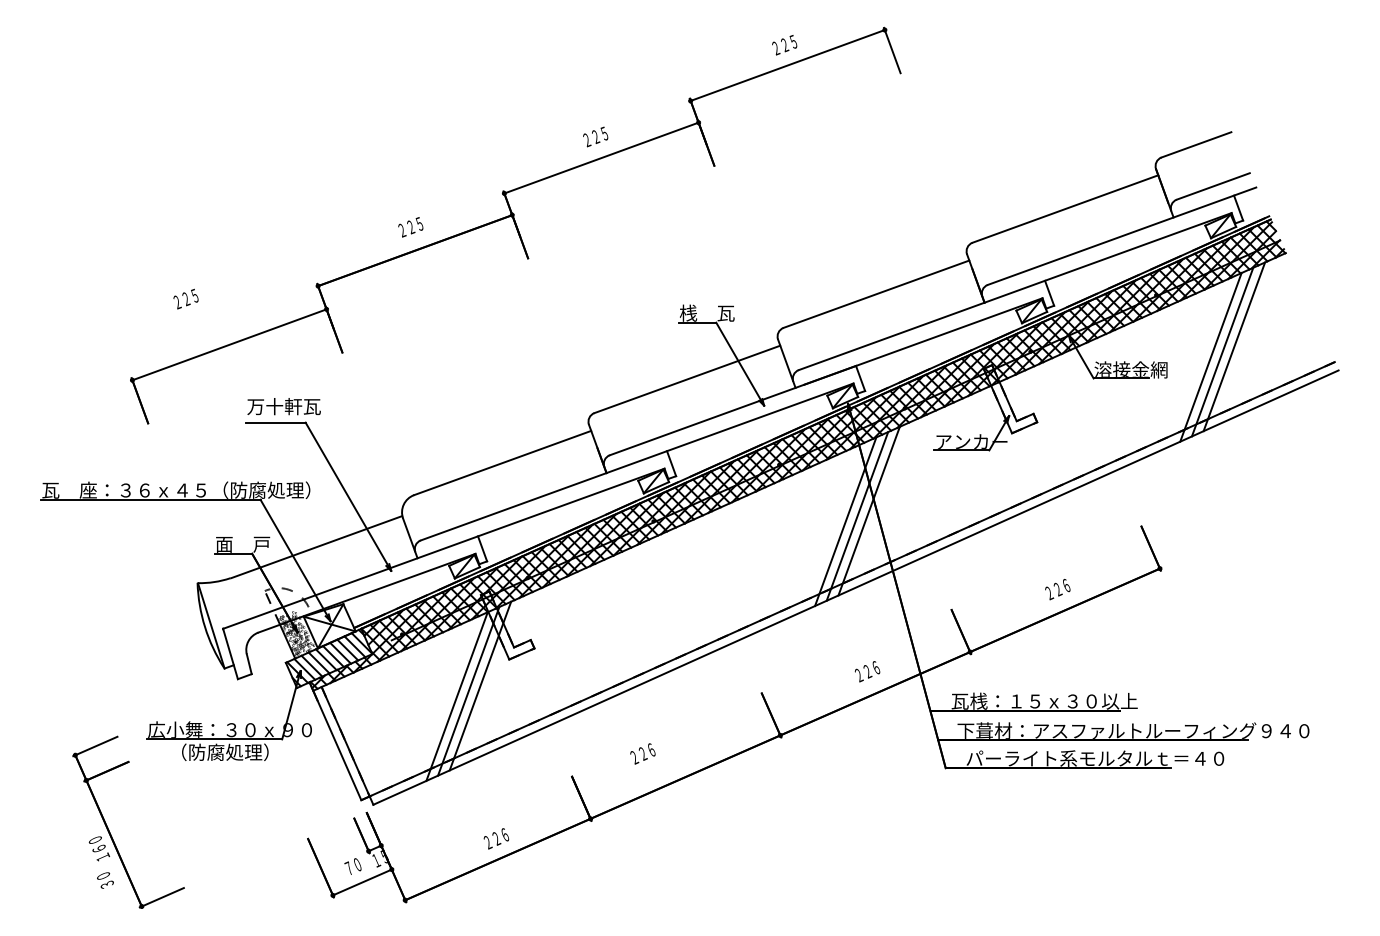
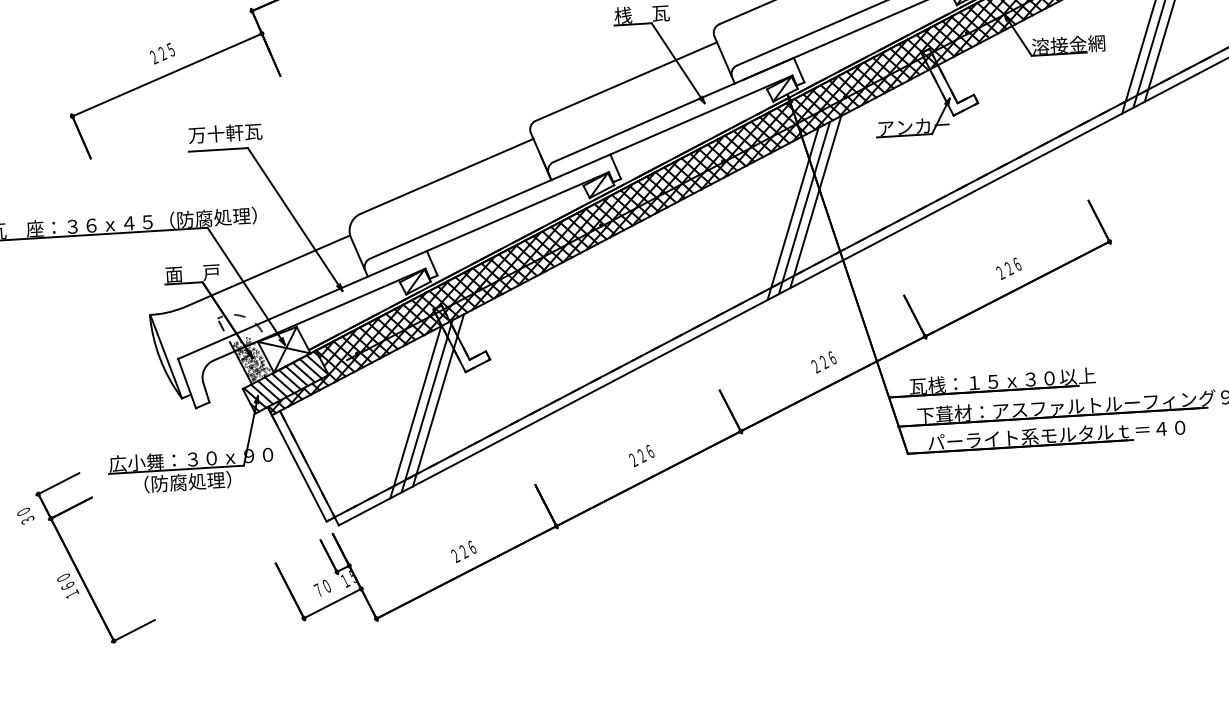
text: (185, 298) -> (161, 53), moved
text: (642, 753) -> (641, 455), moved
text: (105, 880) -> (25, 516), moved

